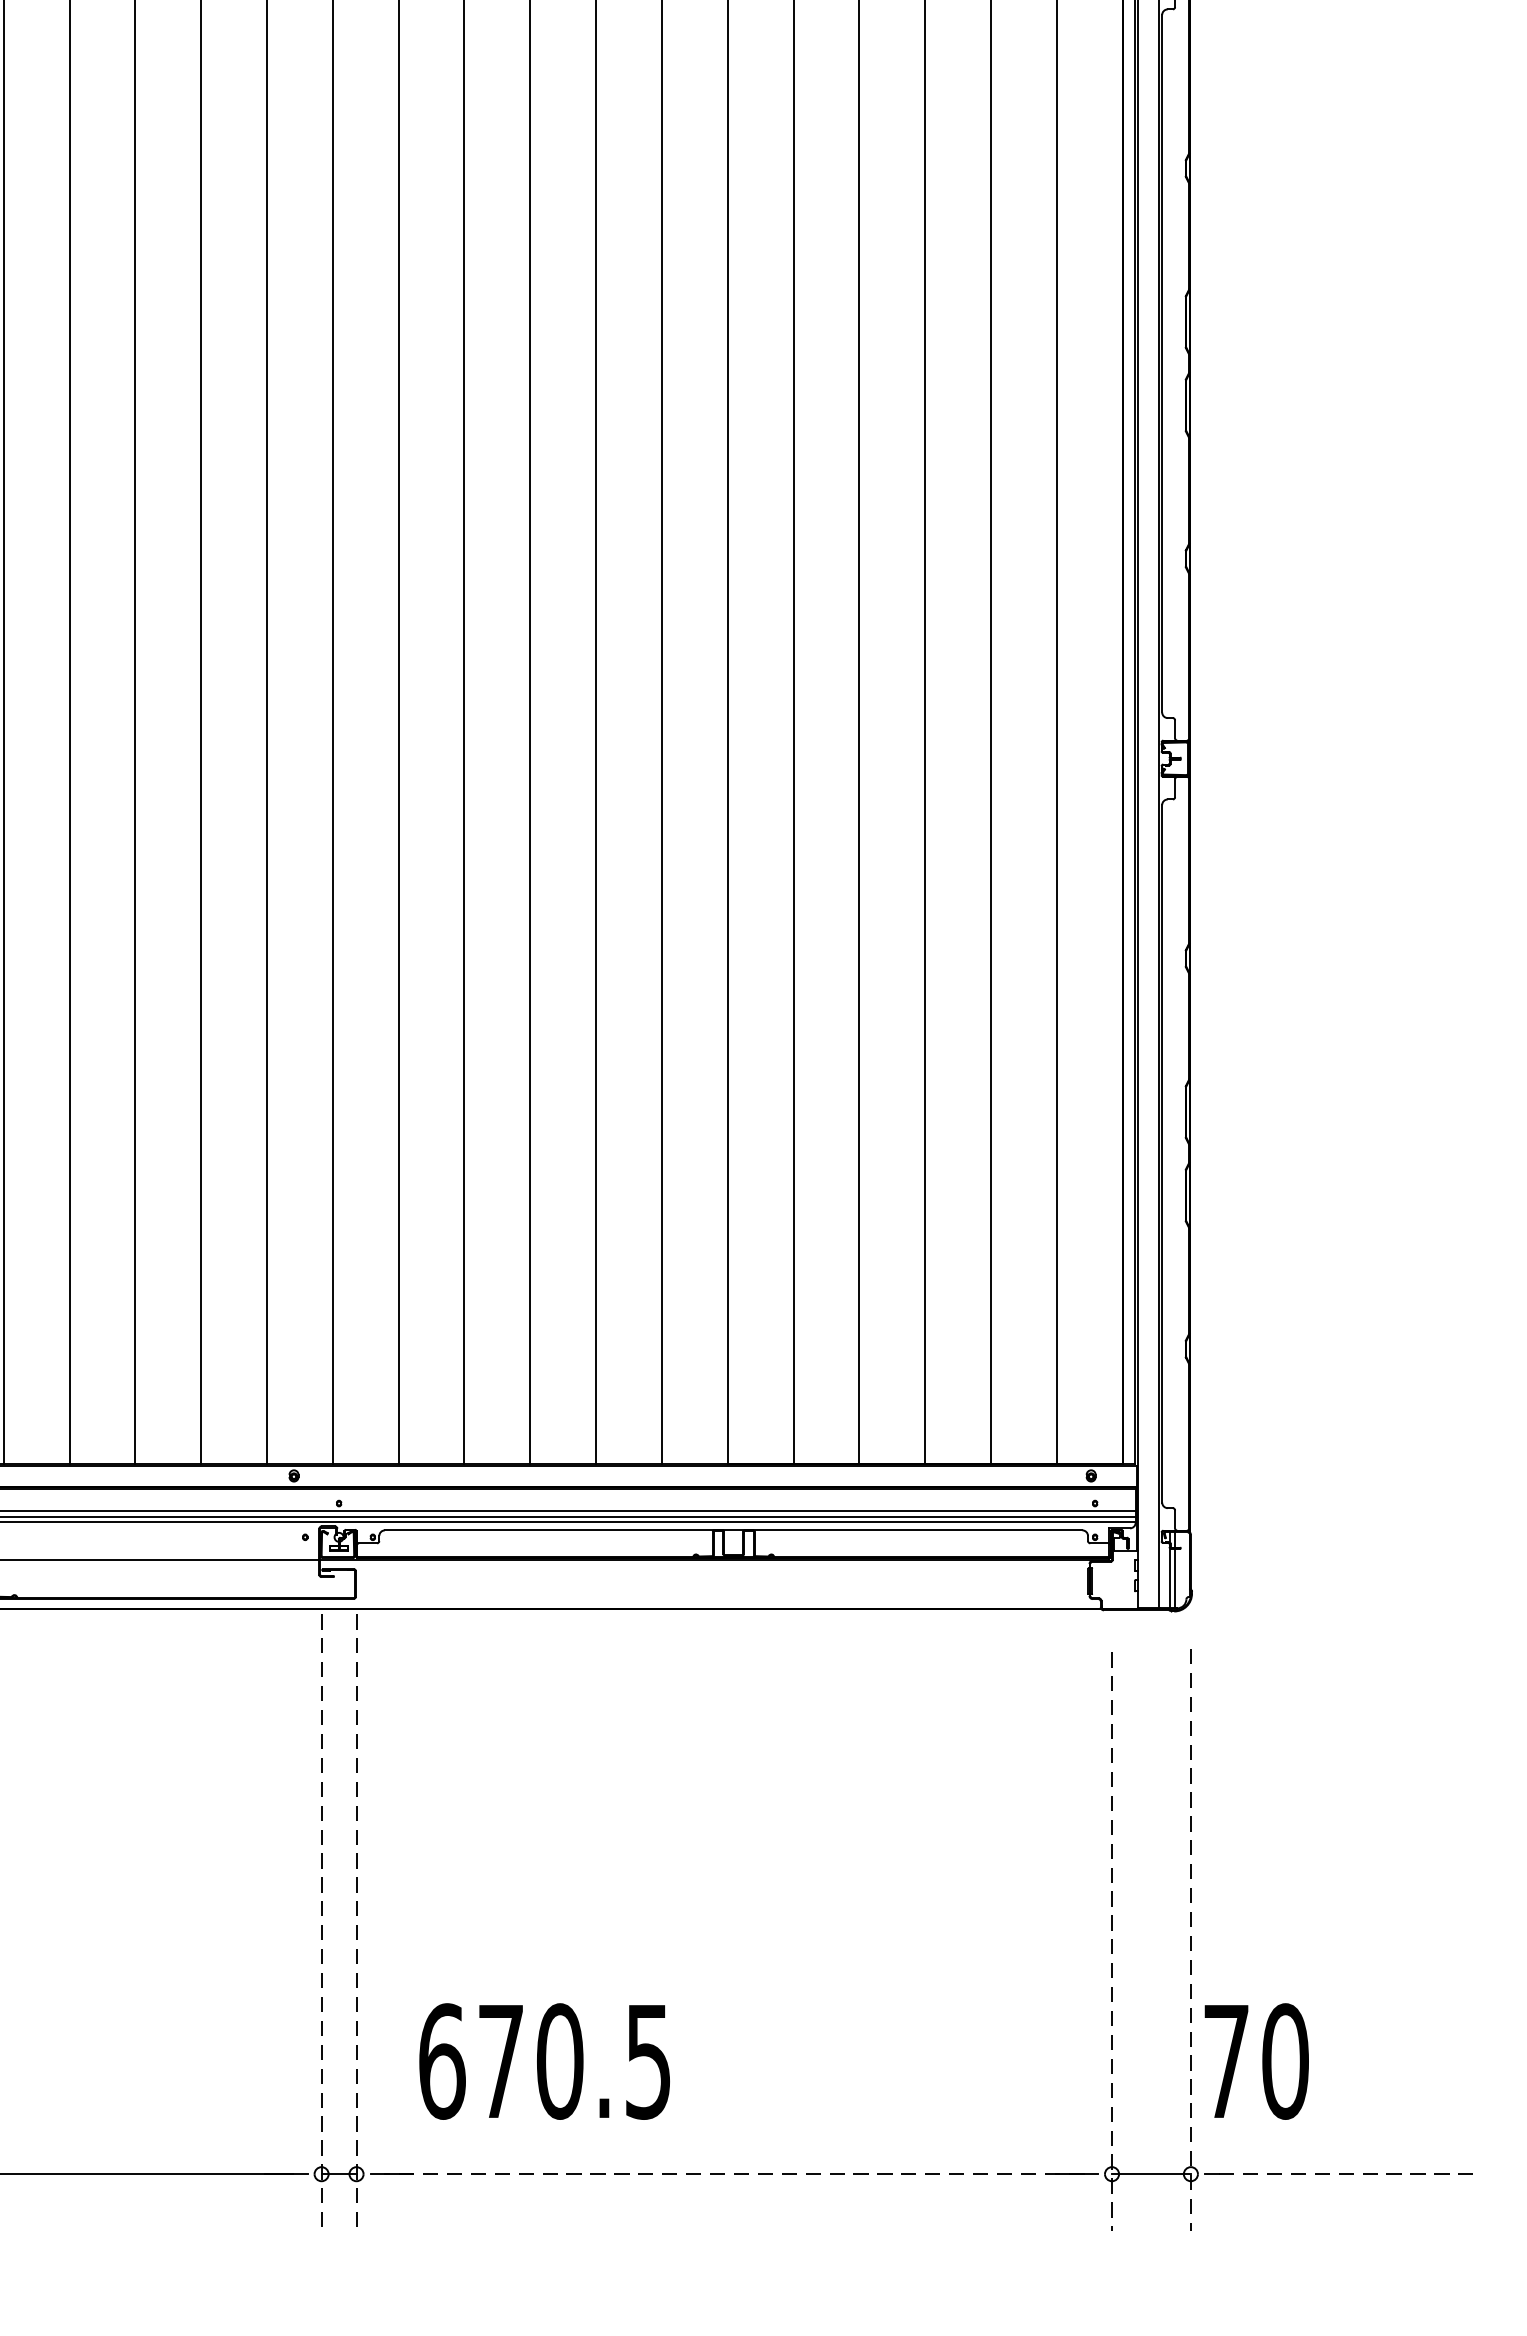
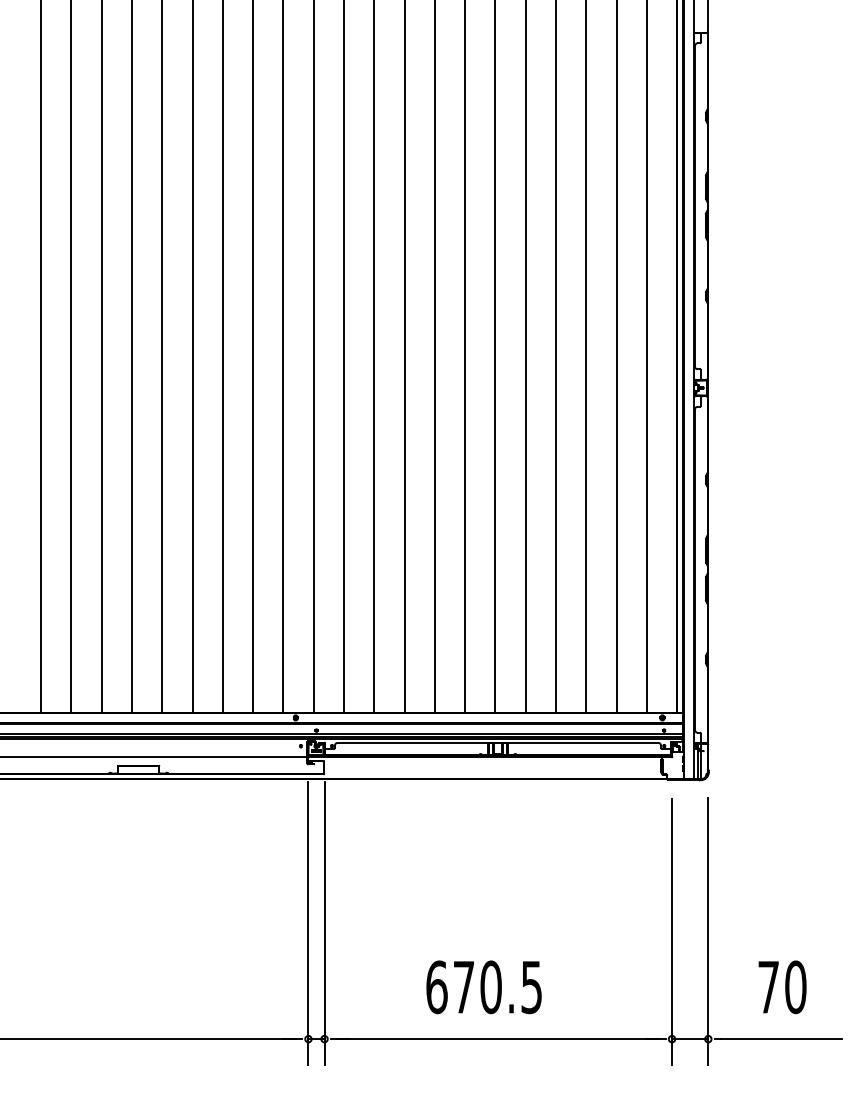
line: (321, 1922) -> (308, 923), dashed -> solid
line: (356, 1922) -> (324, 923), dashed -> solid
line: (1191, 1940) -> (708, 931), dashed -> solid
line: (1112, 1942) -> (672, 932), dashed -> solid
text: (543, 2061) -> (483, 987), moved
text: (1256, 2061) -> (782, 987), moved
line: (734, 2174) -> (498, 1039), dashed -> solid
line: (1352, 2174) -> (782, 1039), dashed -> solid

